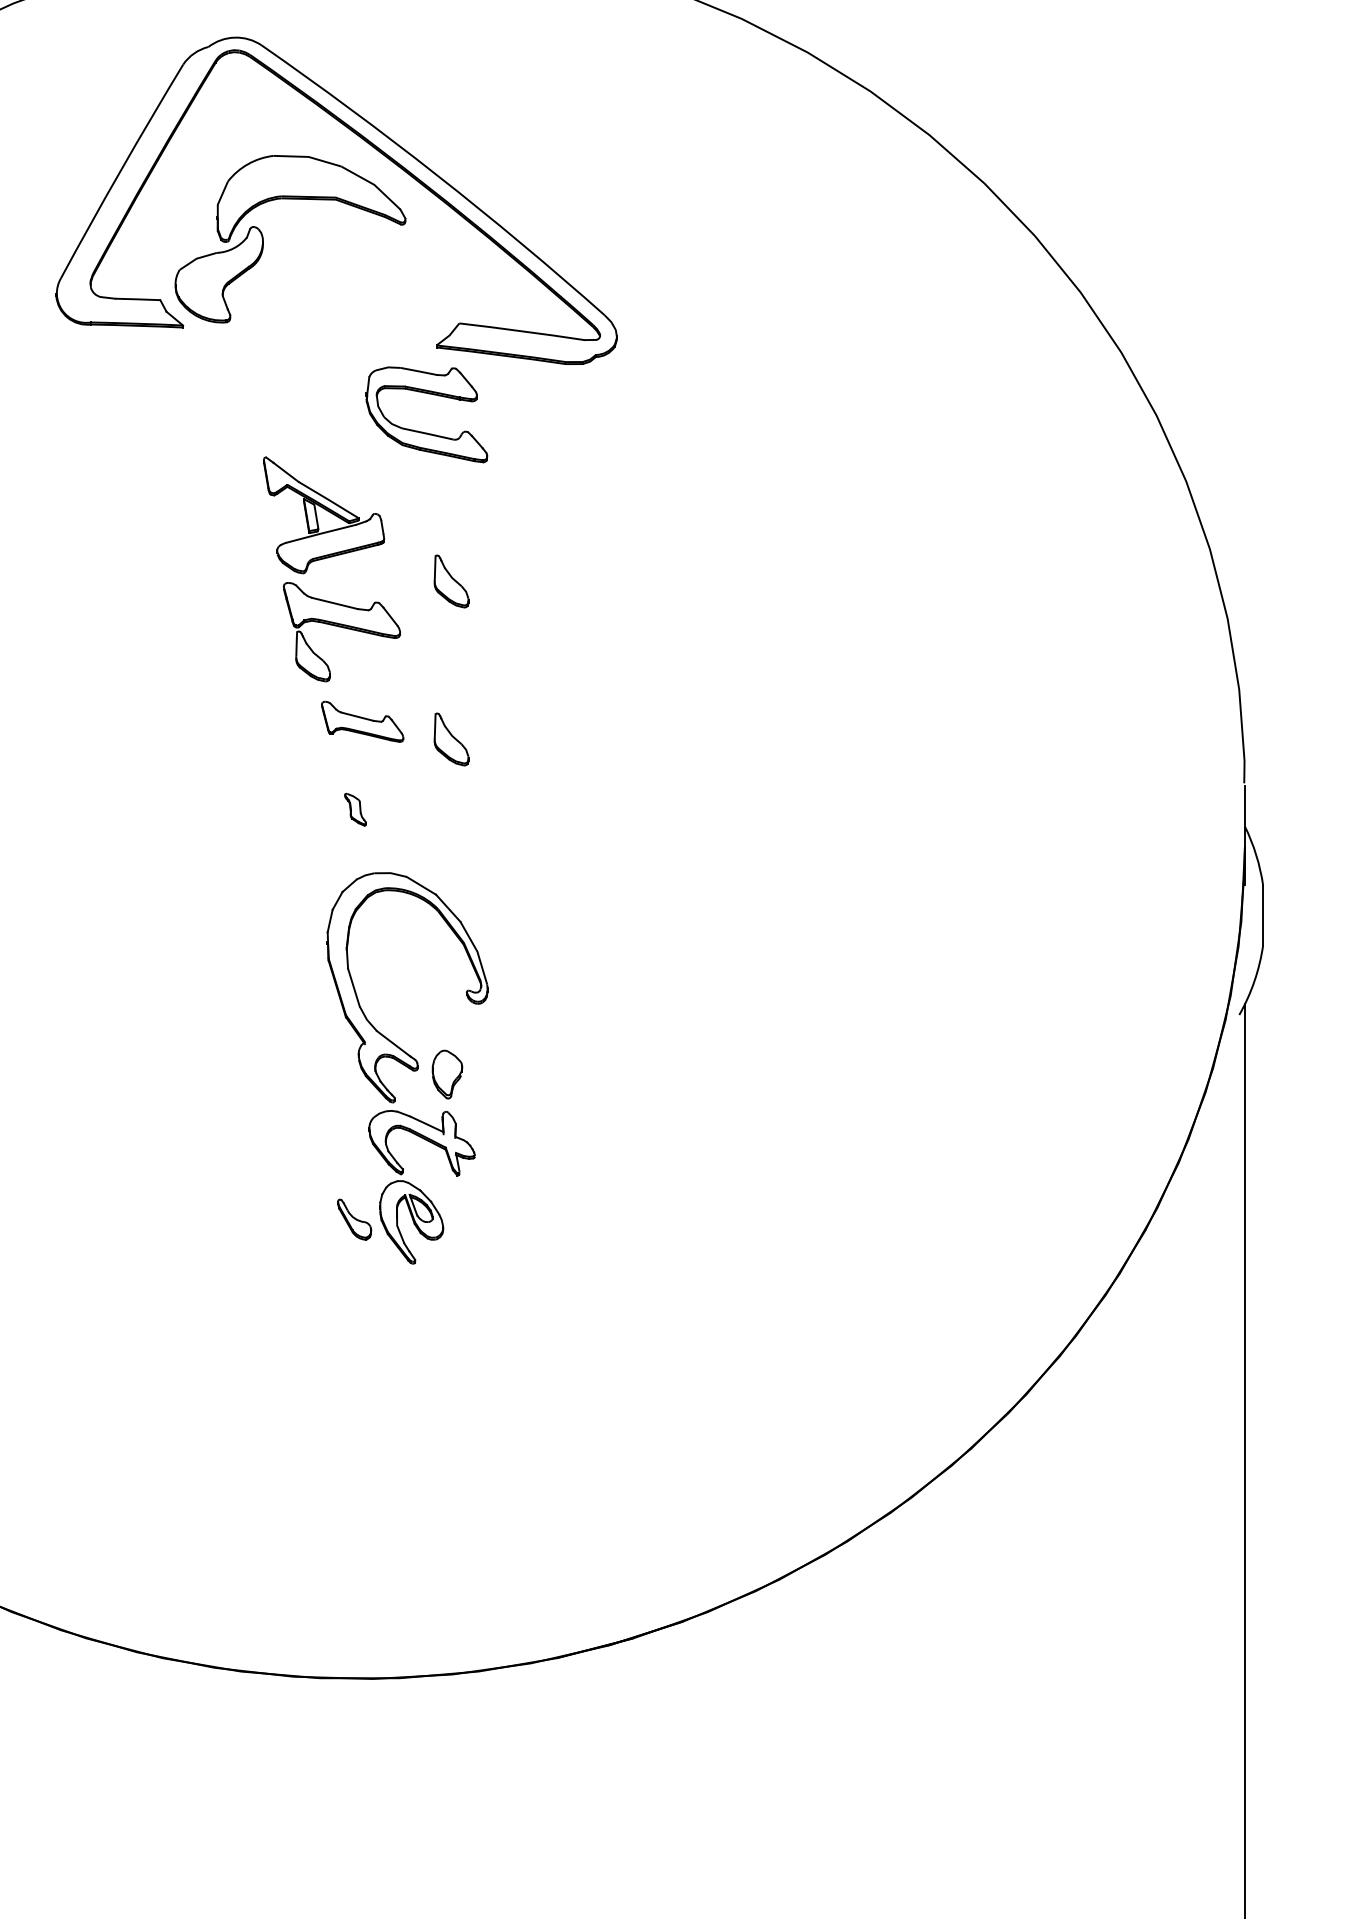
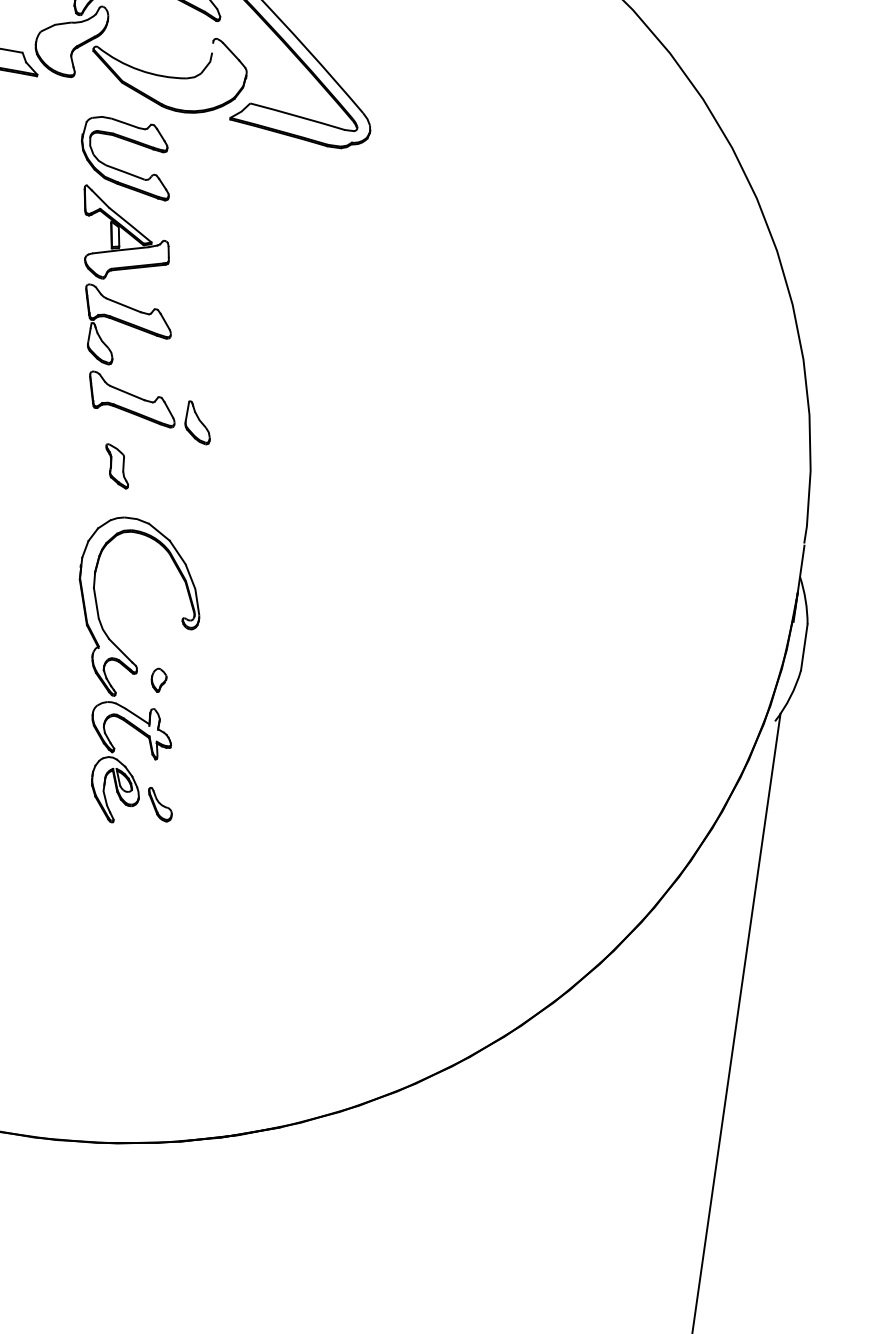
part: (349, 303) -> (167, 76), added
part: (422, 431) -> (121, 170), moved
part: (451, 581) -> (215, 301), removed
part: (362, 721) -> (132, 399), size x1.43
part: (355, 809) -> (117, 466), size x1.67
part: (447, 1074) -> (158, 680), size x0.62
part: (354, 1219) -> (160, 804), moved

